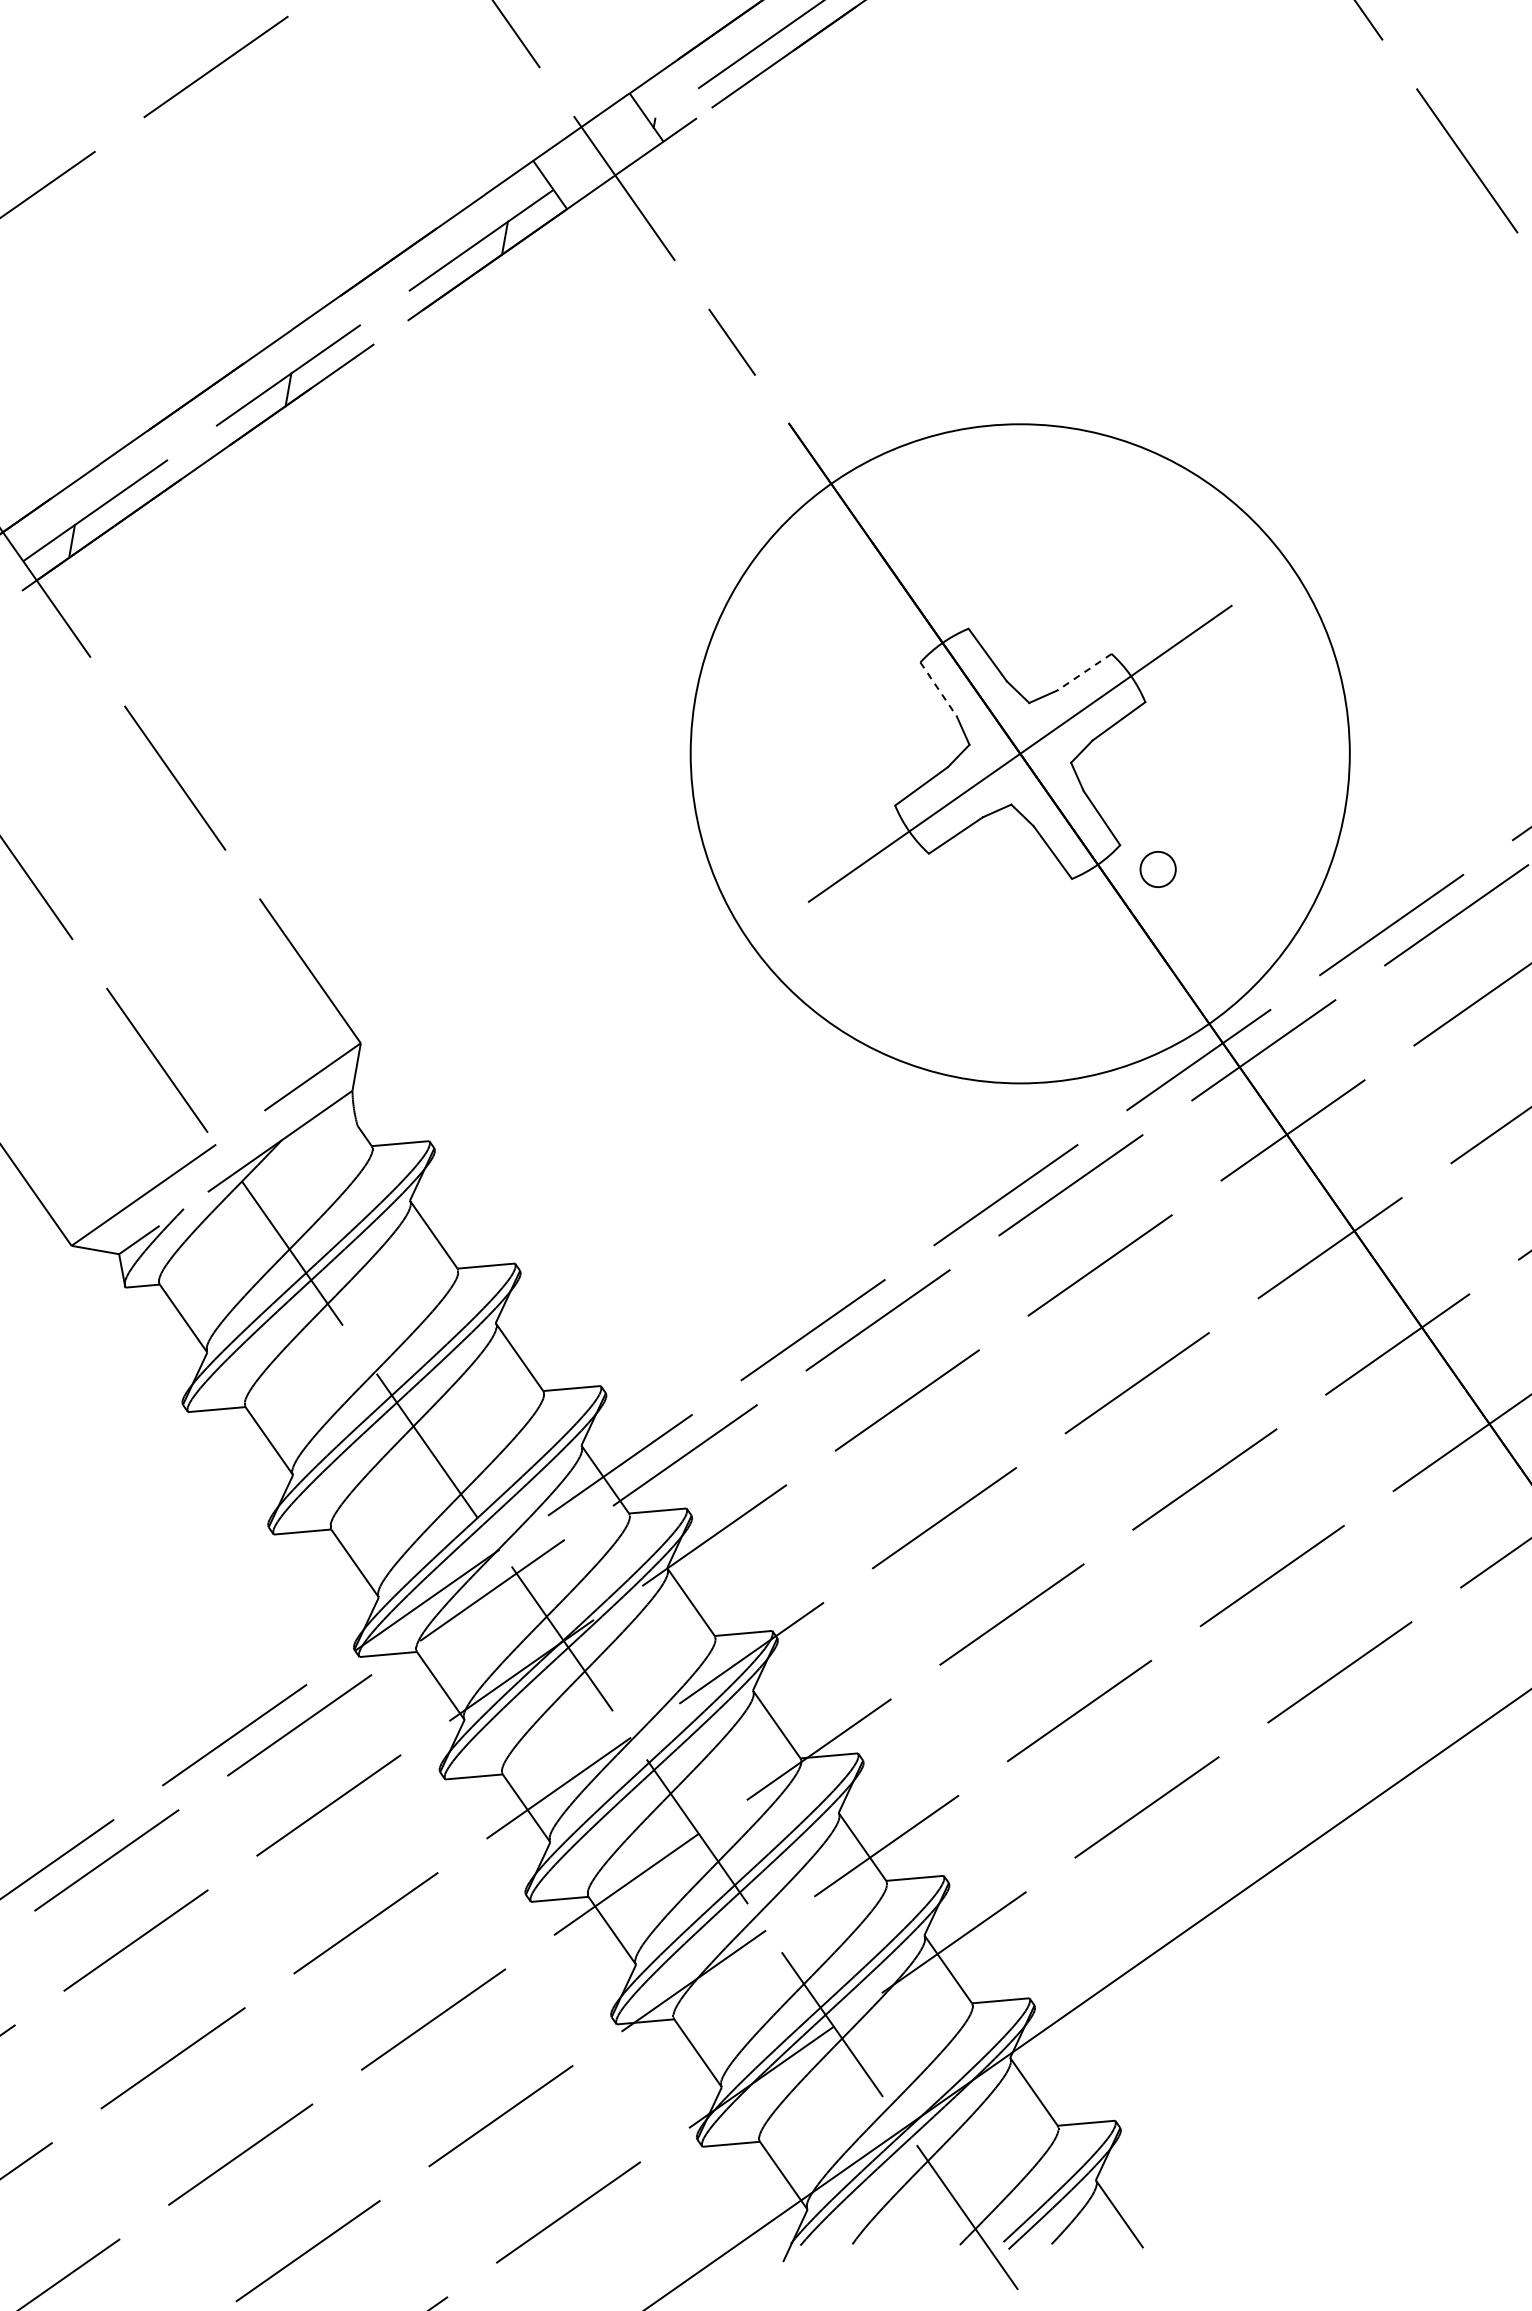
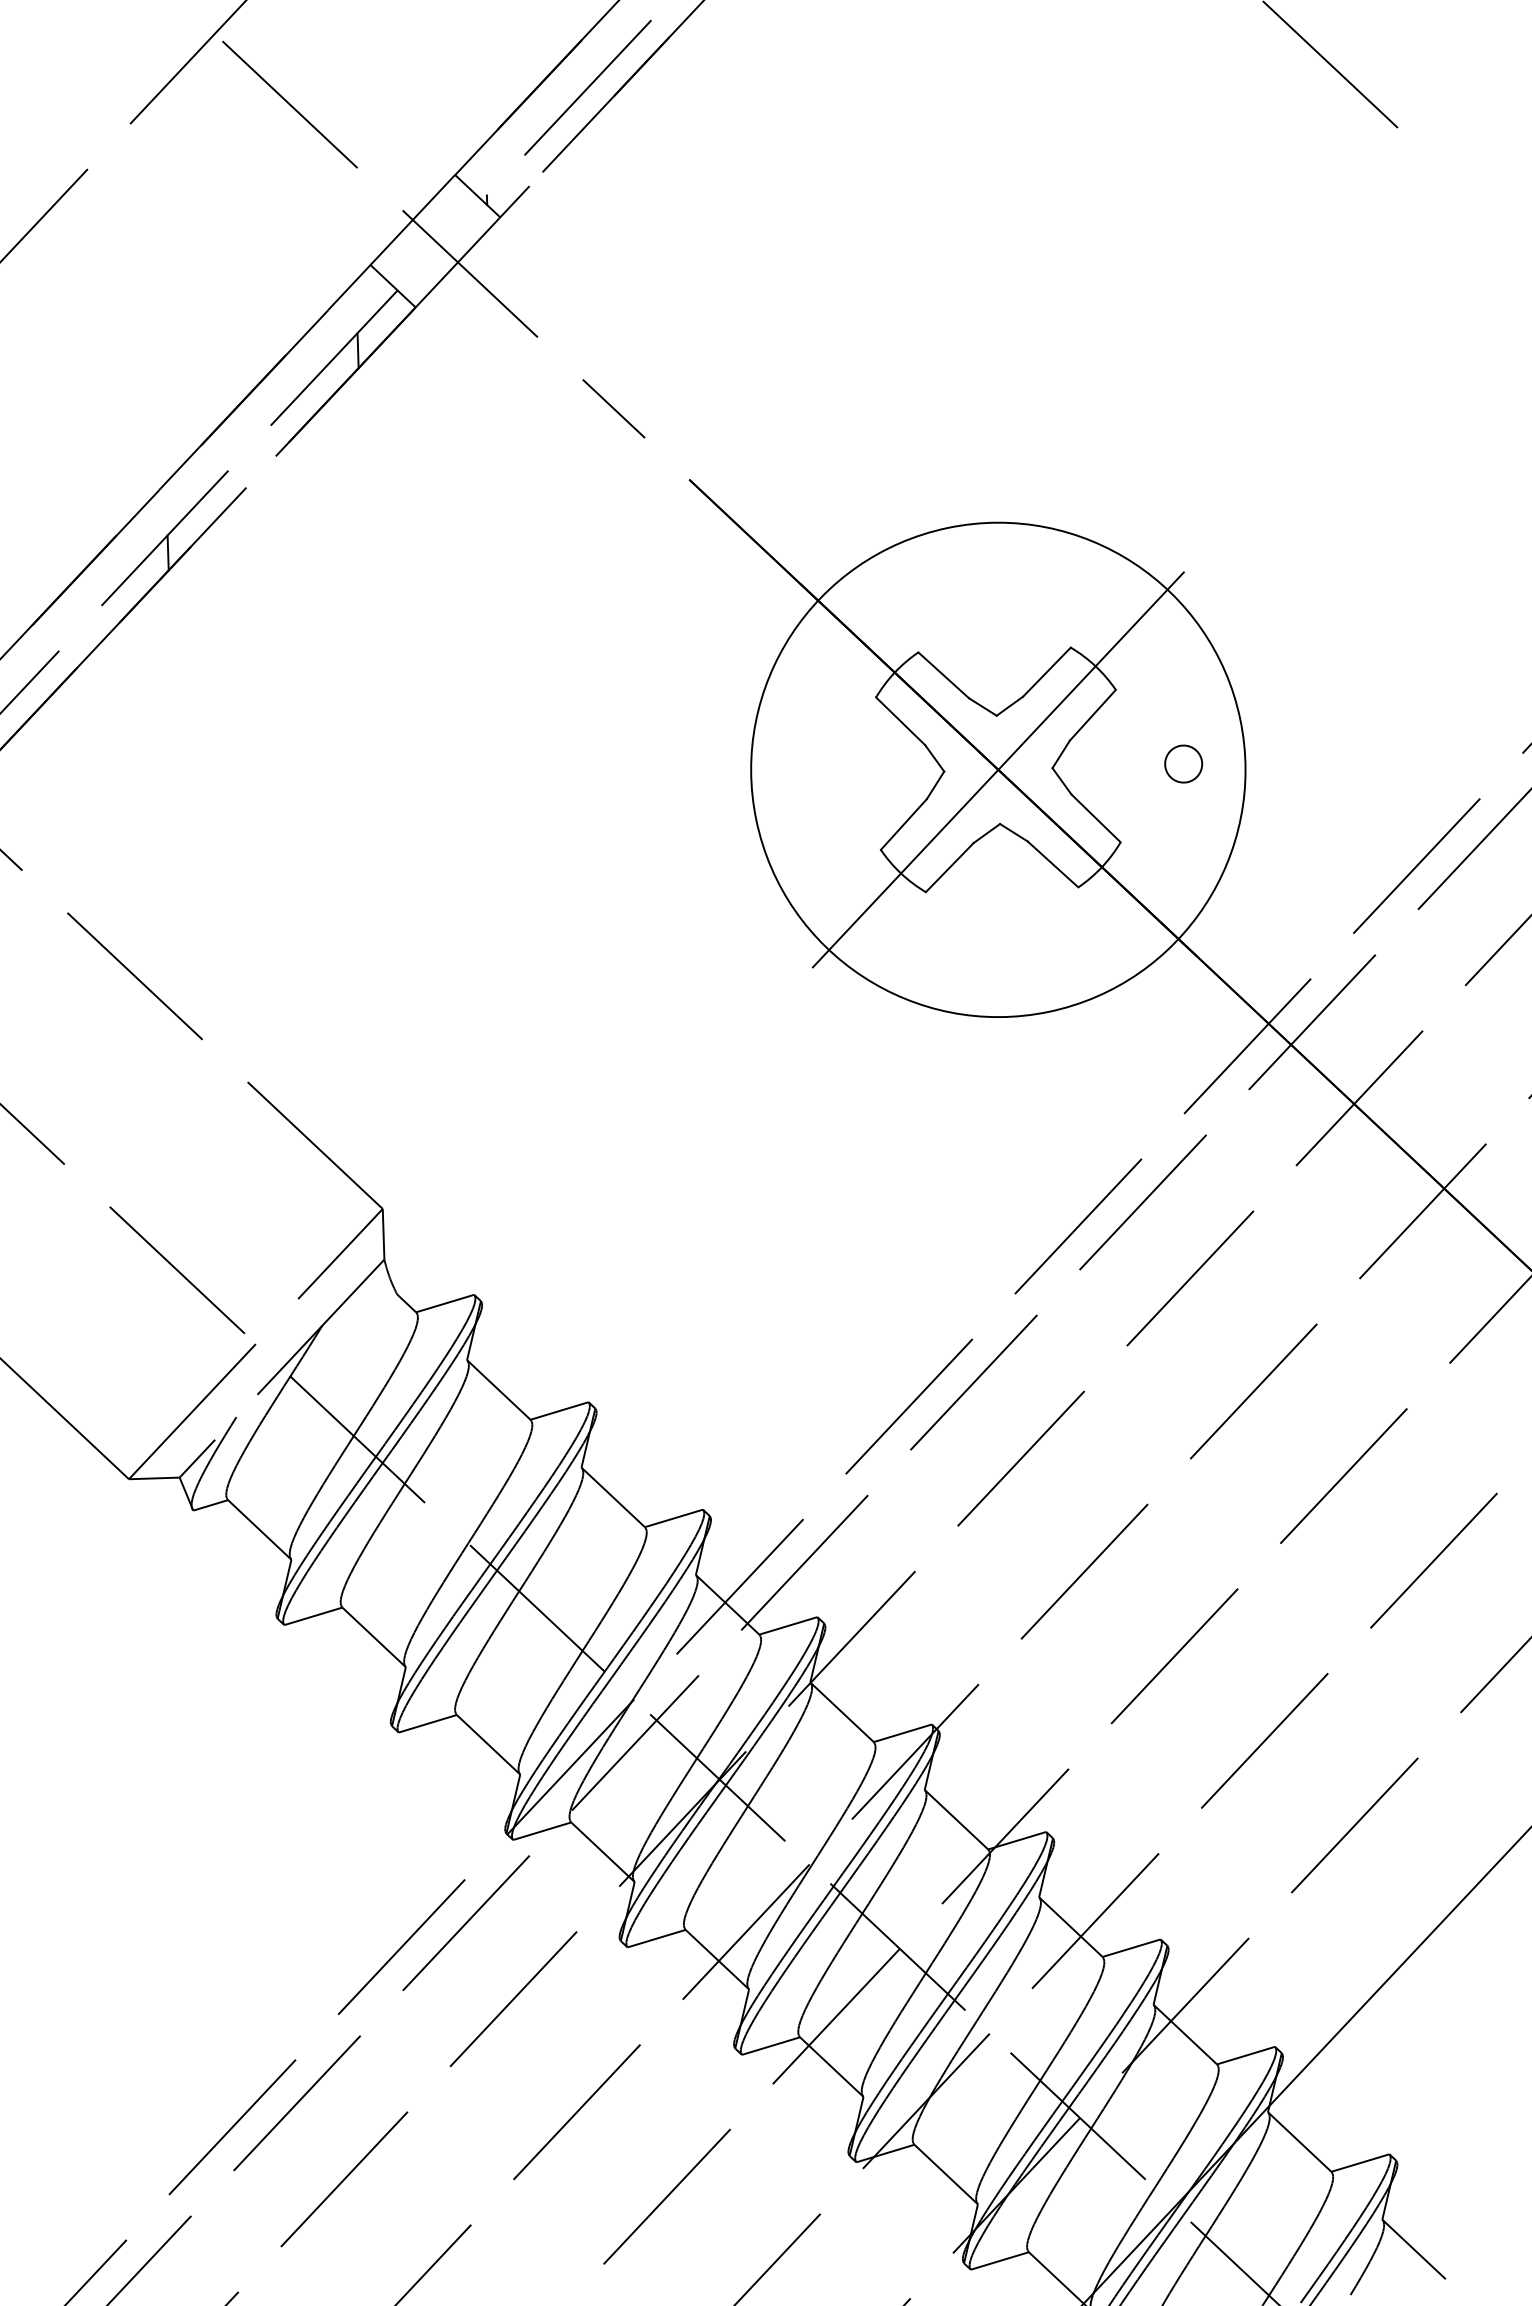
line: (1084, 672) -> (1046, 672), dashed -> solid
line: (938, 689) -> (900, 721), dashed -> solid
circle: (1019, 753) -> (997, 769), size x0.71
circle: (1157, 869) -> (1182, 764), moved

